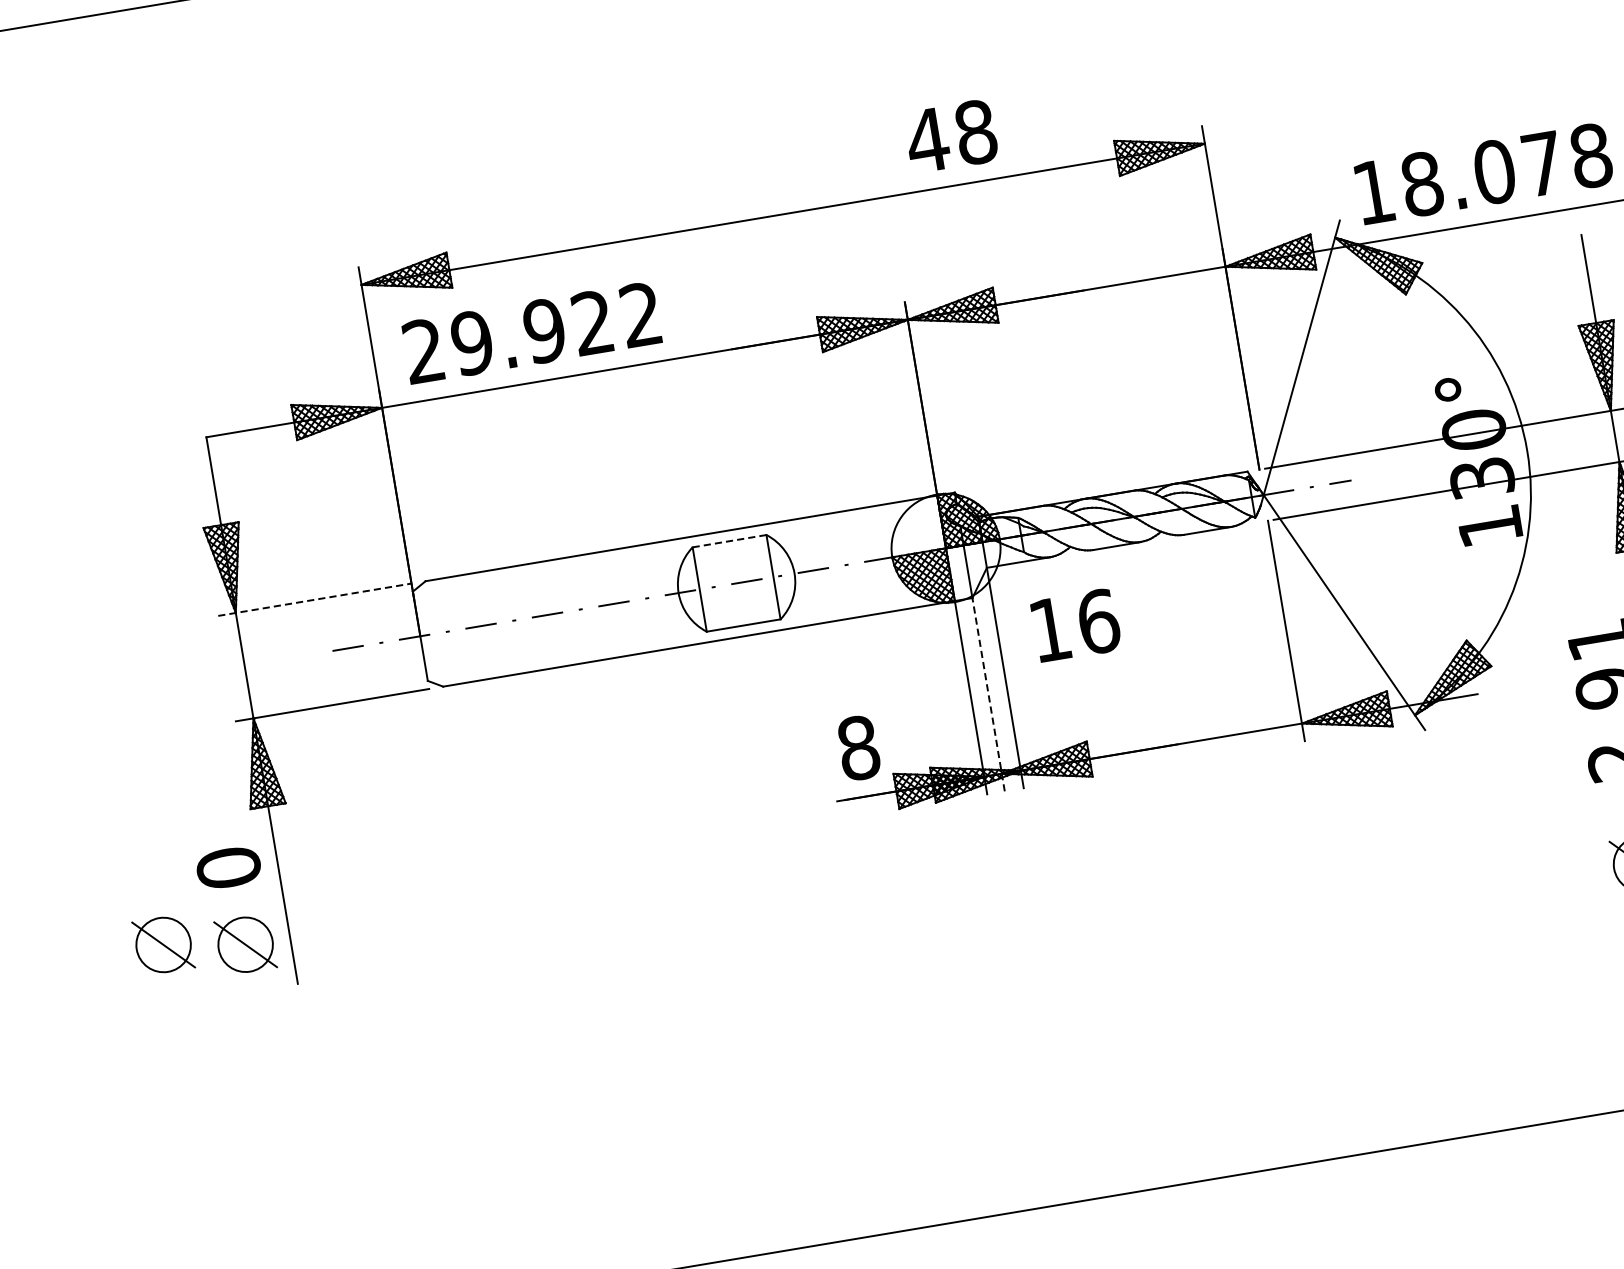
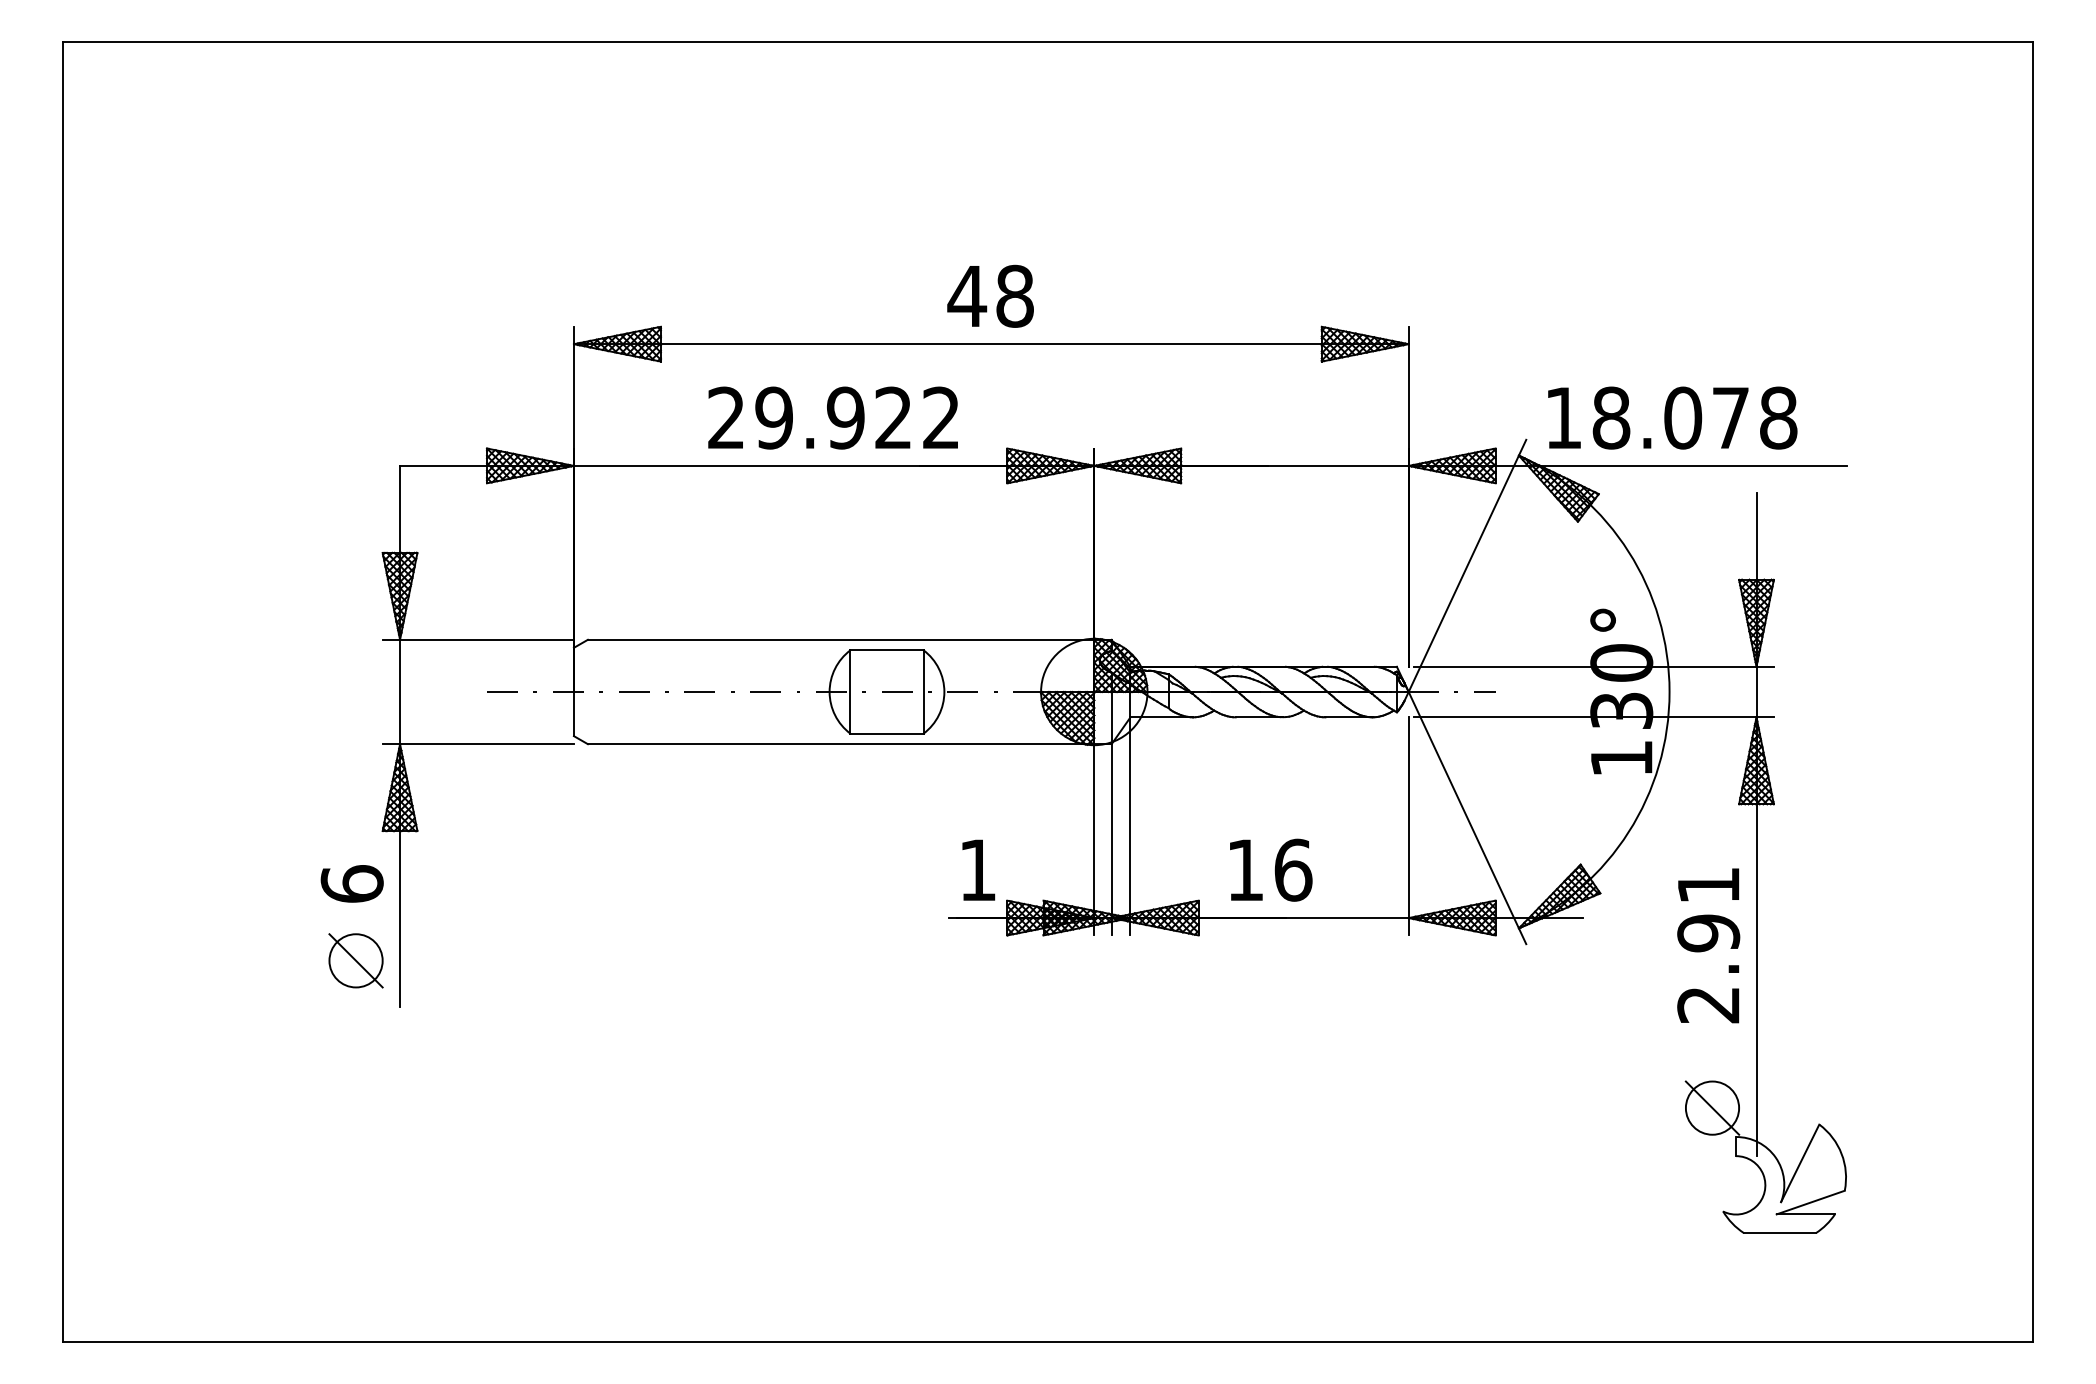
text: (950, 135) -> (990, 295), moved
text: (531, 332) -> (832, 417), moved
line: (730, 541) -> (887, 650), dashed -> solid
line: (315, 599) -> (478, 639), dashed -> solid
text: (1076, 624) -> (1271, 869), moved
line: (988, 694) -> (1111, 839), dashed -> solid
text: (858, 747) -> (977, 869), 8 -> 1
text: (227, 867) -> (351, 883), 0 -> 6
part: (162, 944) -> (276, 947), removed

